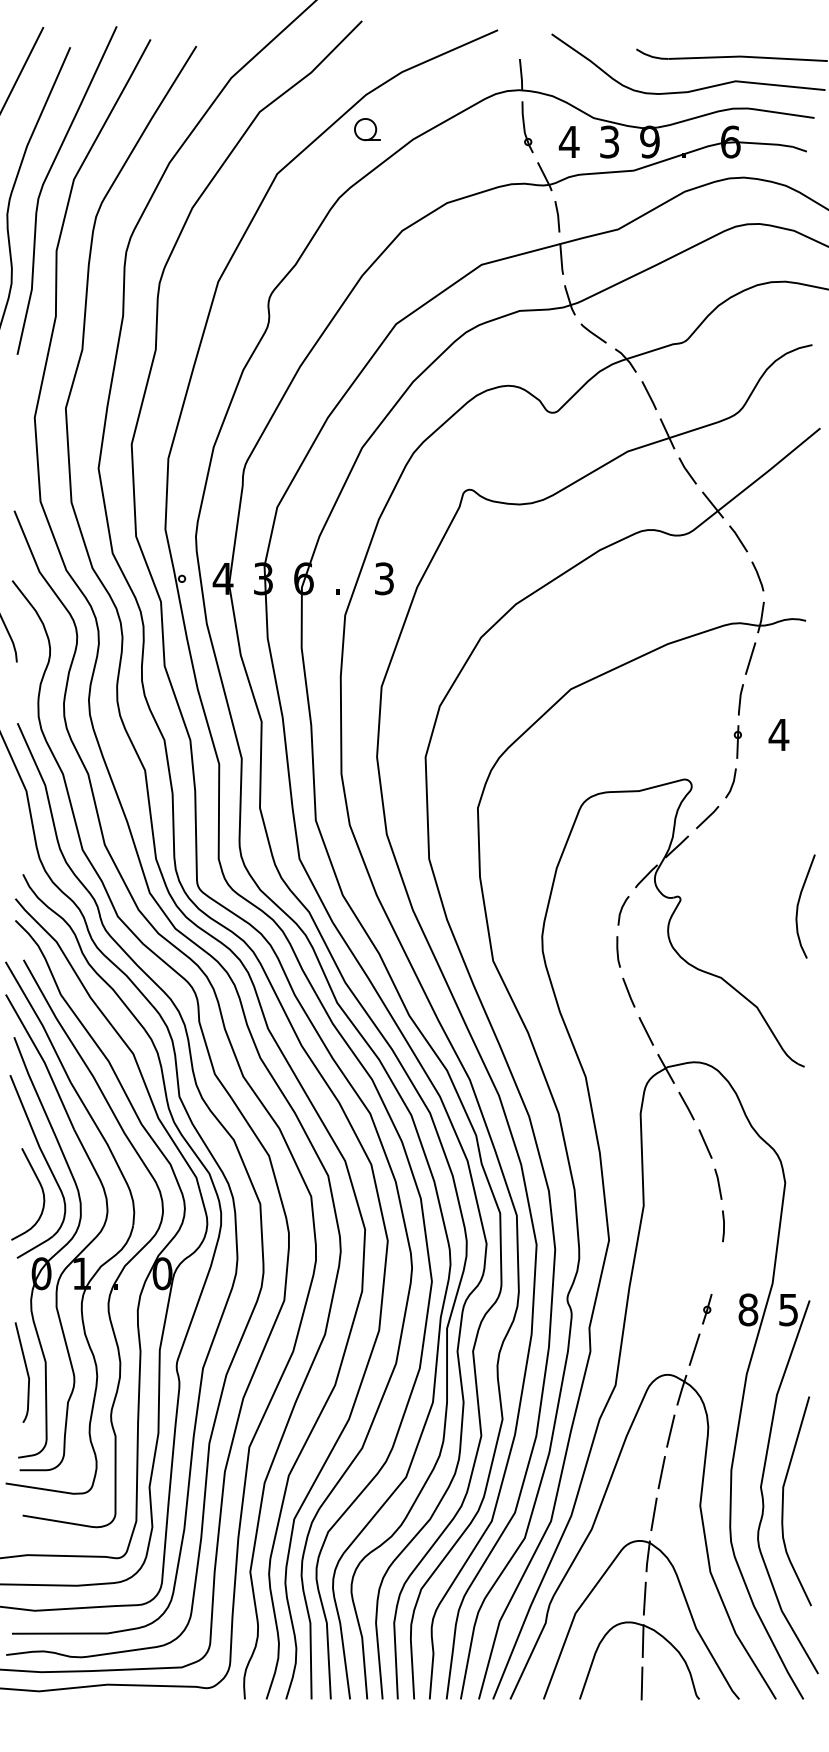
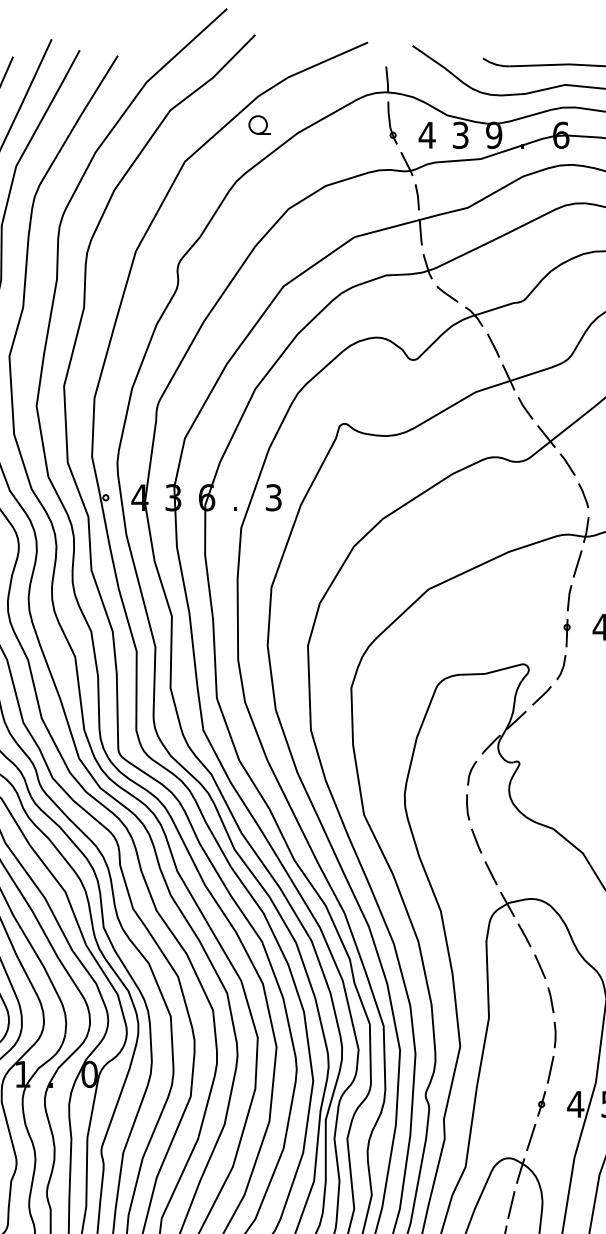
line: (717, 1267) -> (550, 1069), added
text: (747, 1309) -> (575, 1104), 8 -> 4

